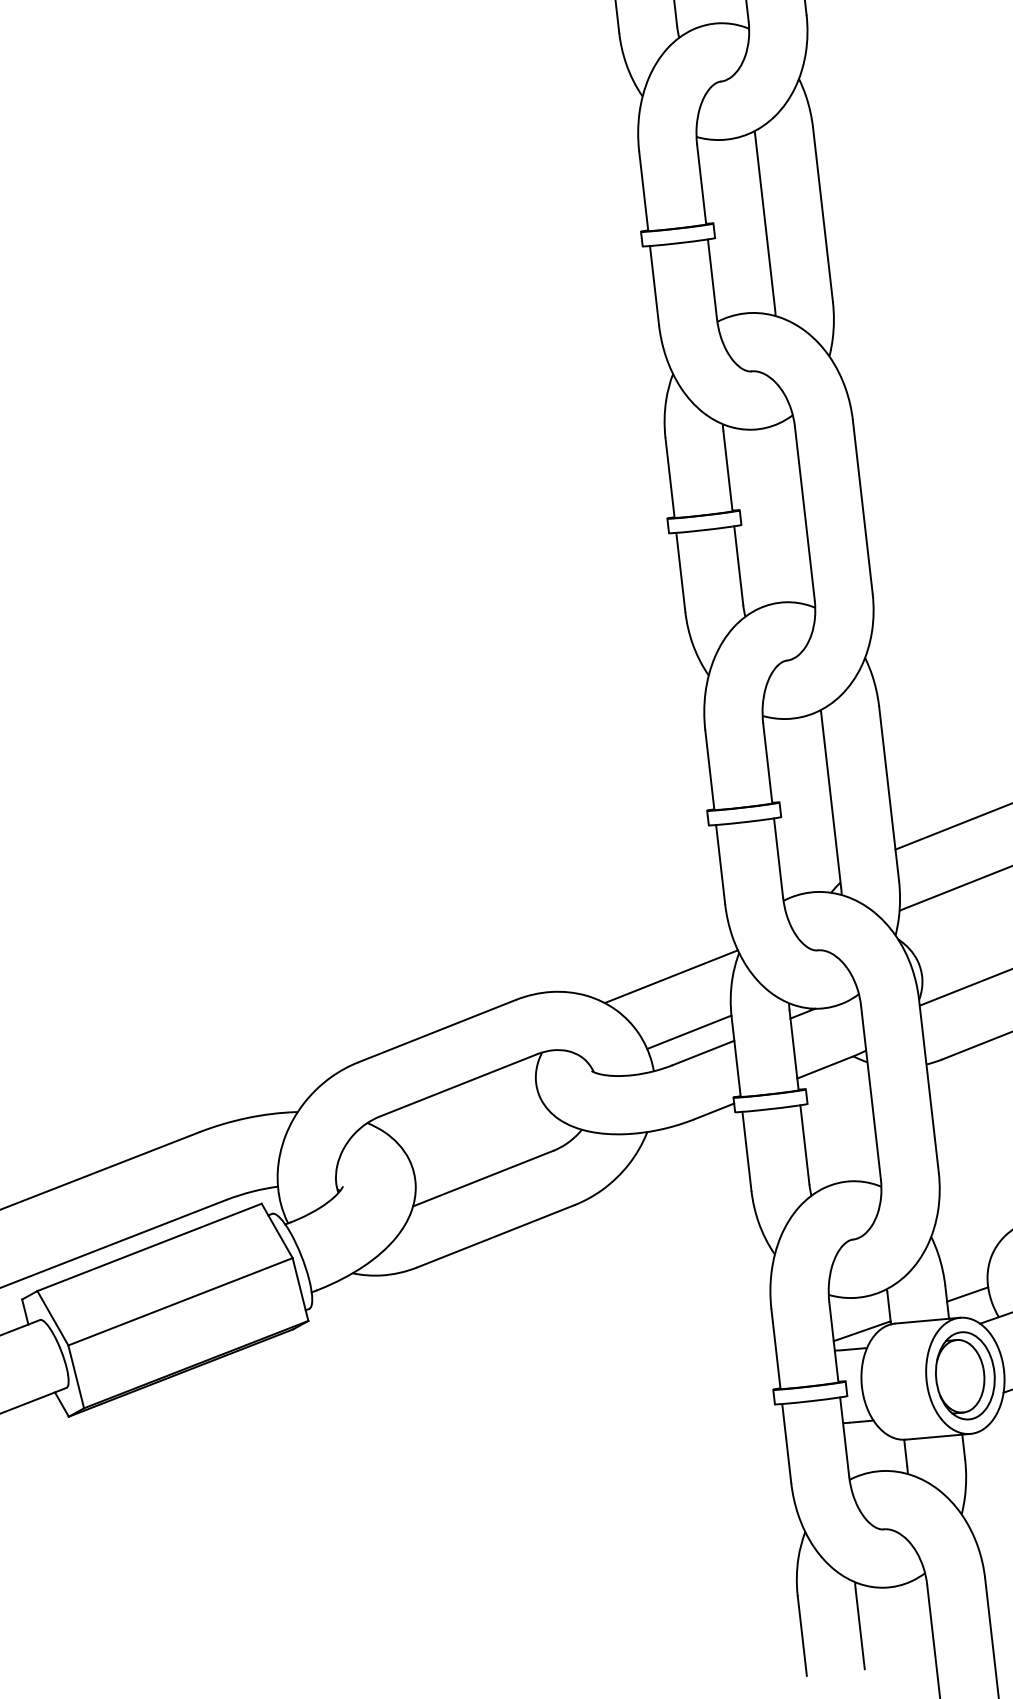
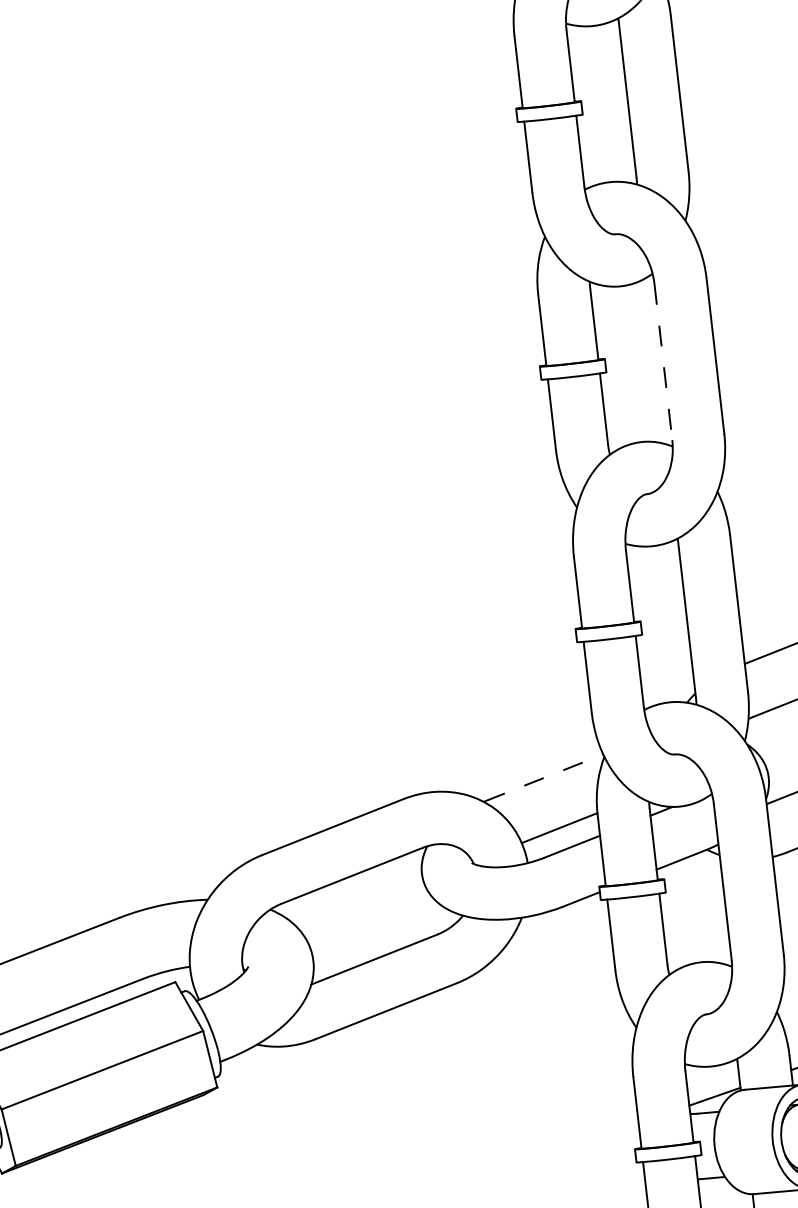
line: (804, 514) -> (663, 362), solid -> dashed
line: (672, 976) -> (544, 777), solid -> dashed

